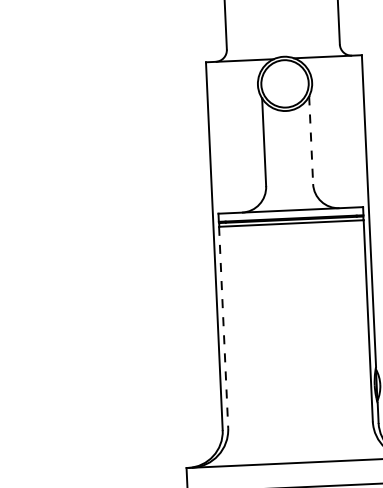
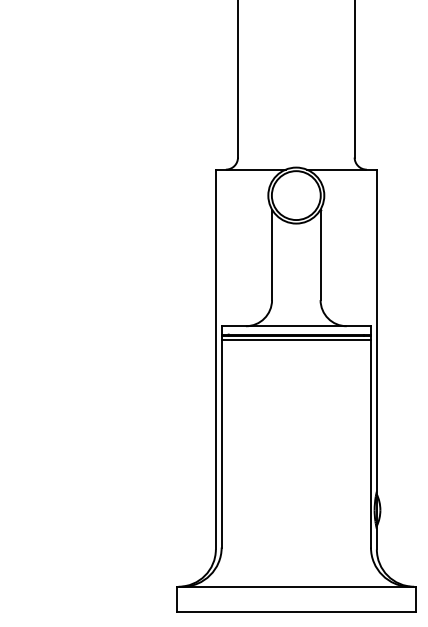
line: (311, 140) -> (320, 255), dashed -> solid
line: (223, 327) -> (221, 443), dashed -> solid

